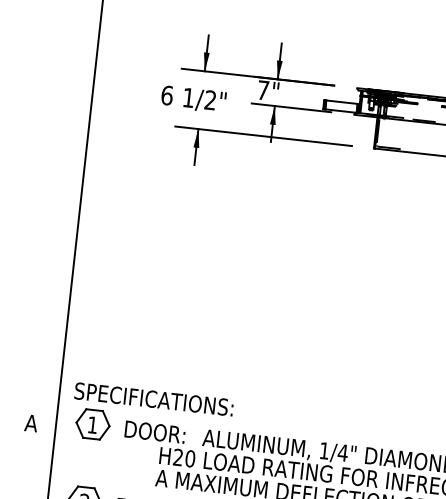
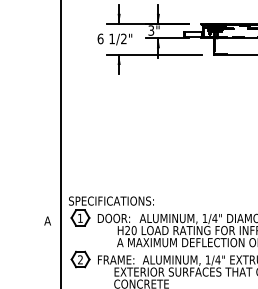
text: (263, 90) -> (151, 30), 7" -> 3"

